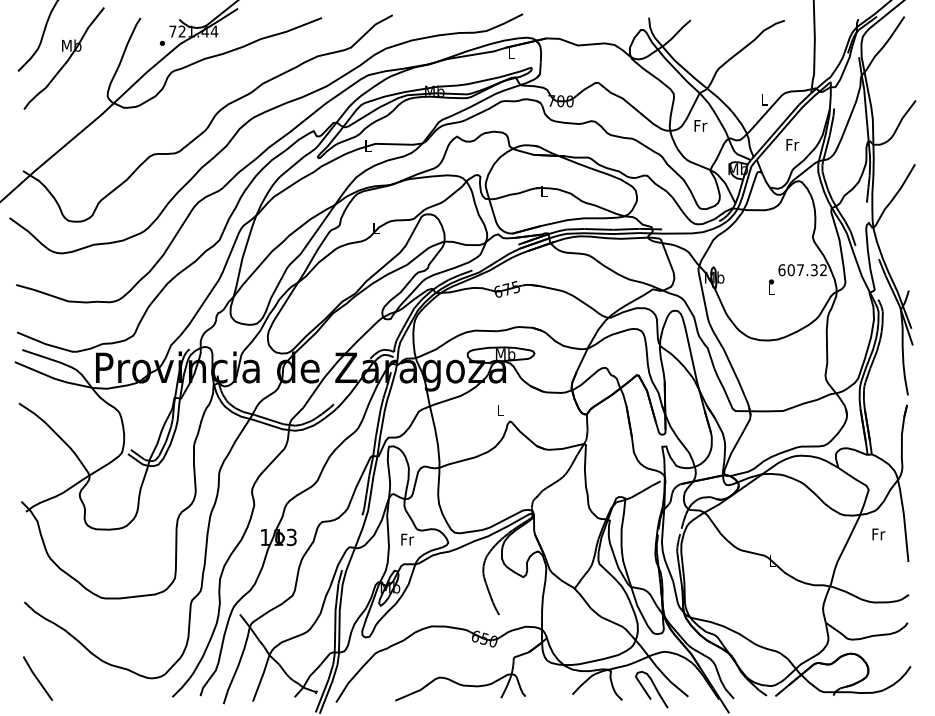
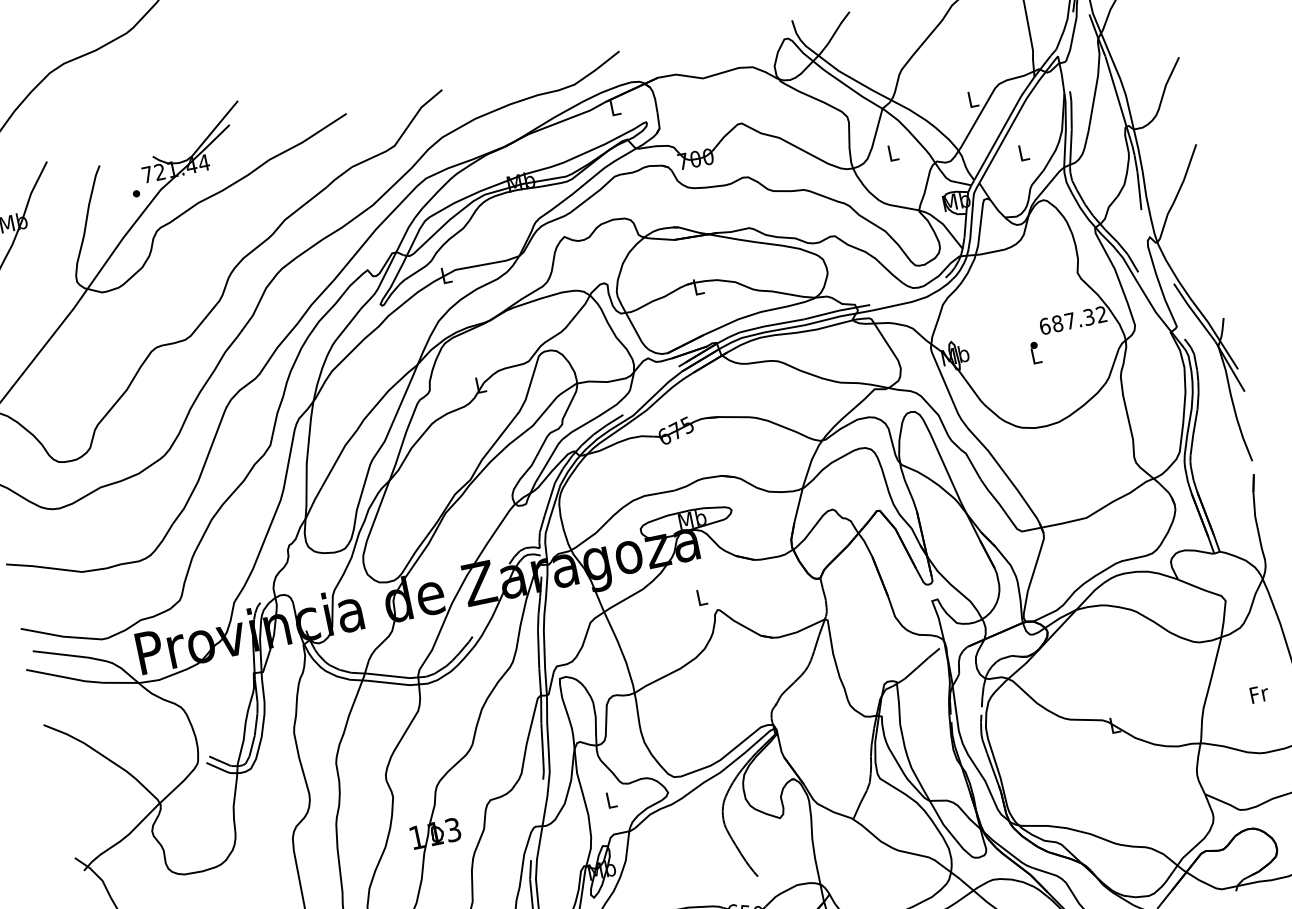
text: (700, 125) -> (892, 152), Fr -> L
text: (792, 144) -> (1023, 152), Fr -> L
text: (790, 269) -> (1056, 323), 607.32 -> 687.32
text: (878, 534) -> (1259, 694), moved
text: (407, 539) -> (611, 799), Fr -> L

